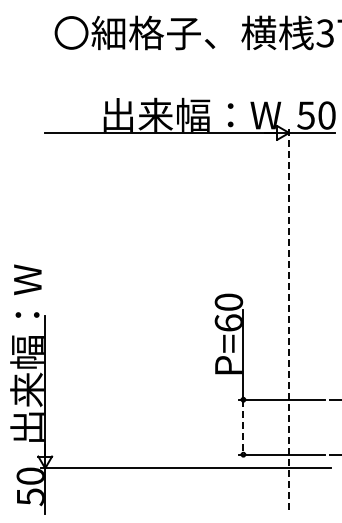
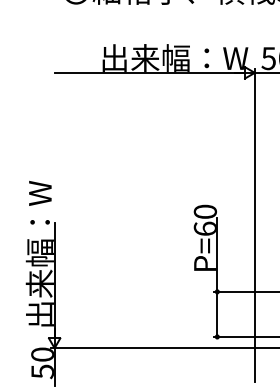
line: (289, 319) -> (255, 225), dashed -> solid
line: (243, 427) -> (217, 314), dashed -> solid

